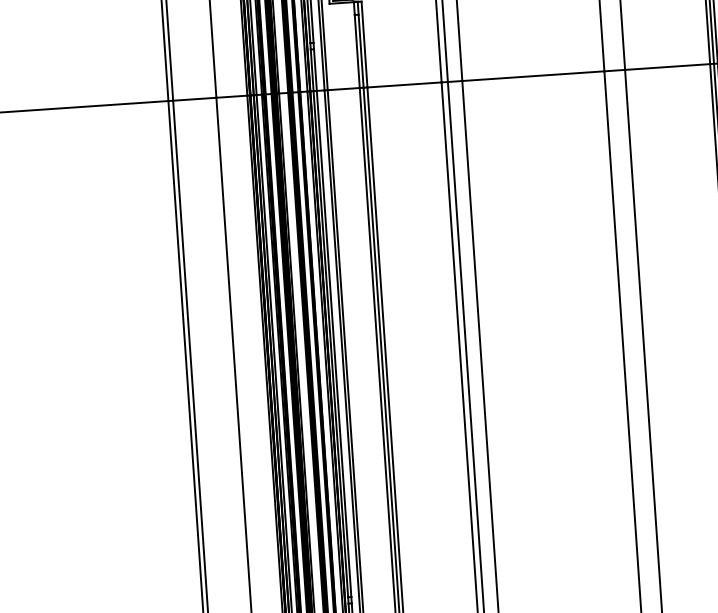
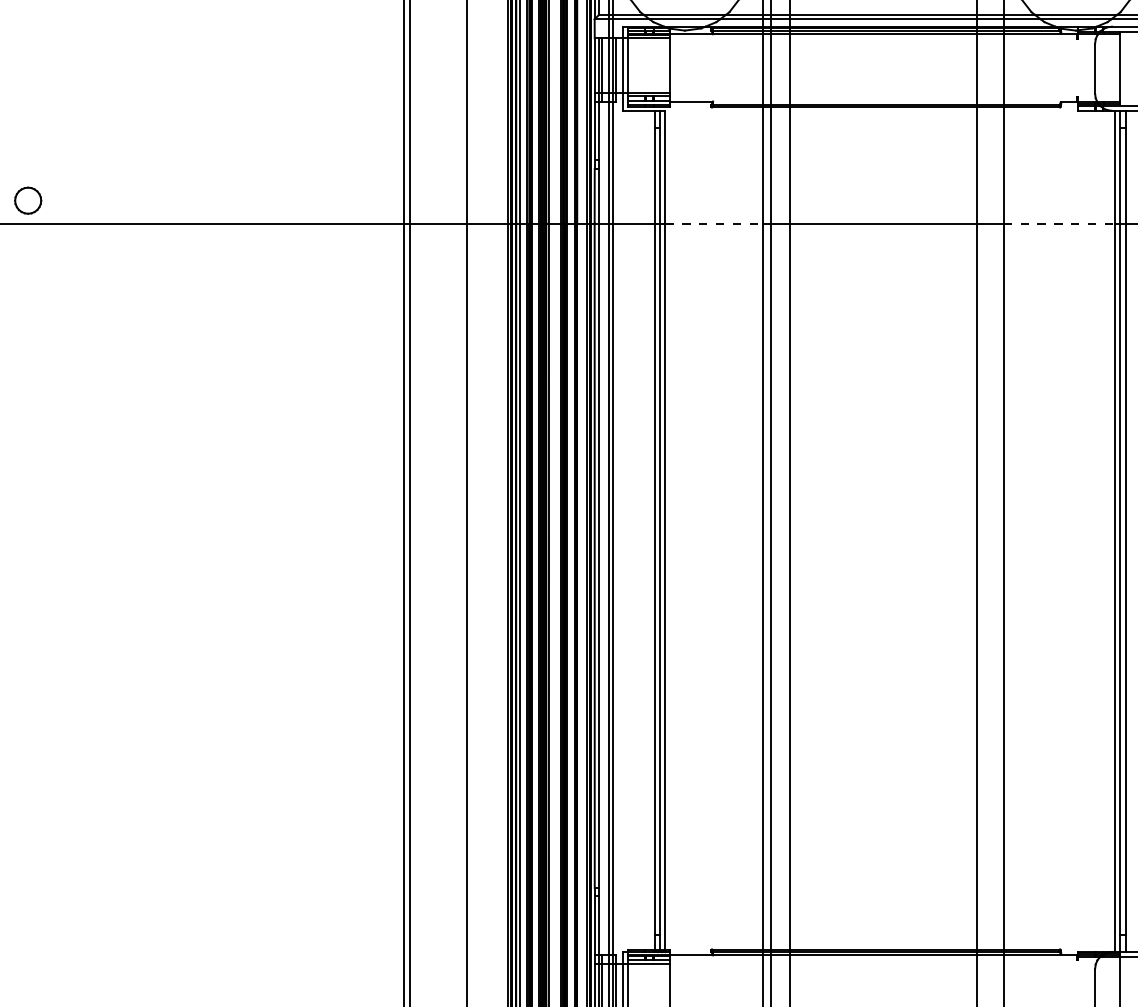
line: (667, 67) -> (1059, 223), solid -> dashed
line: (404, 84) -> (714, 223), solid -> dashed

